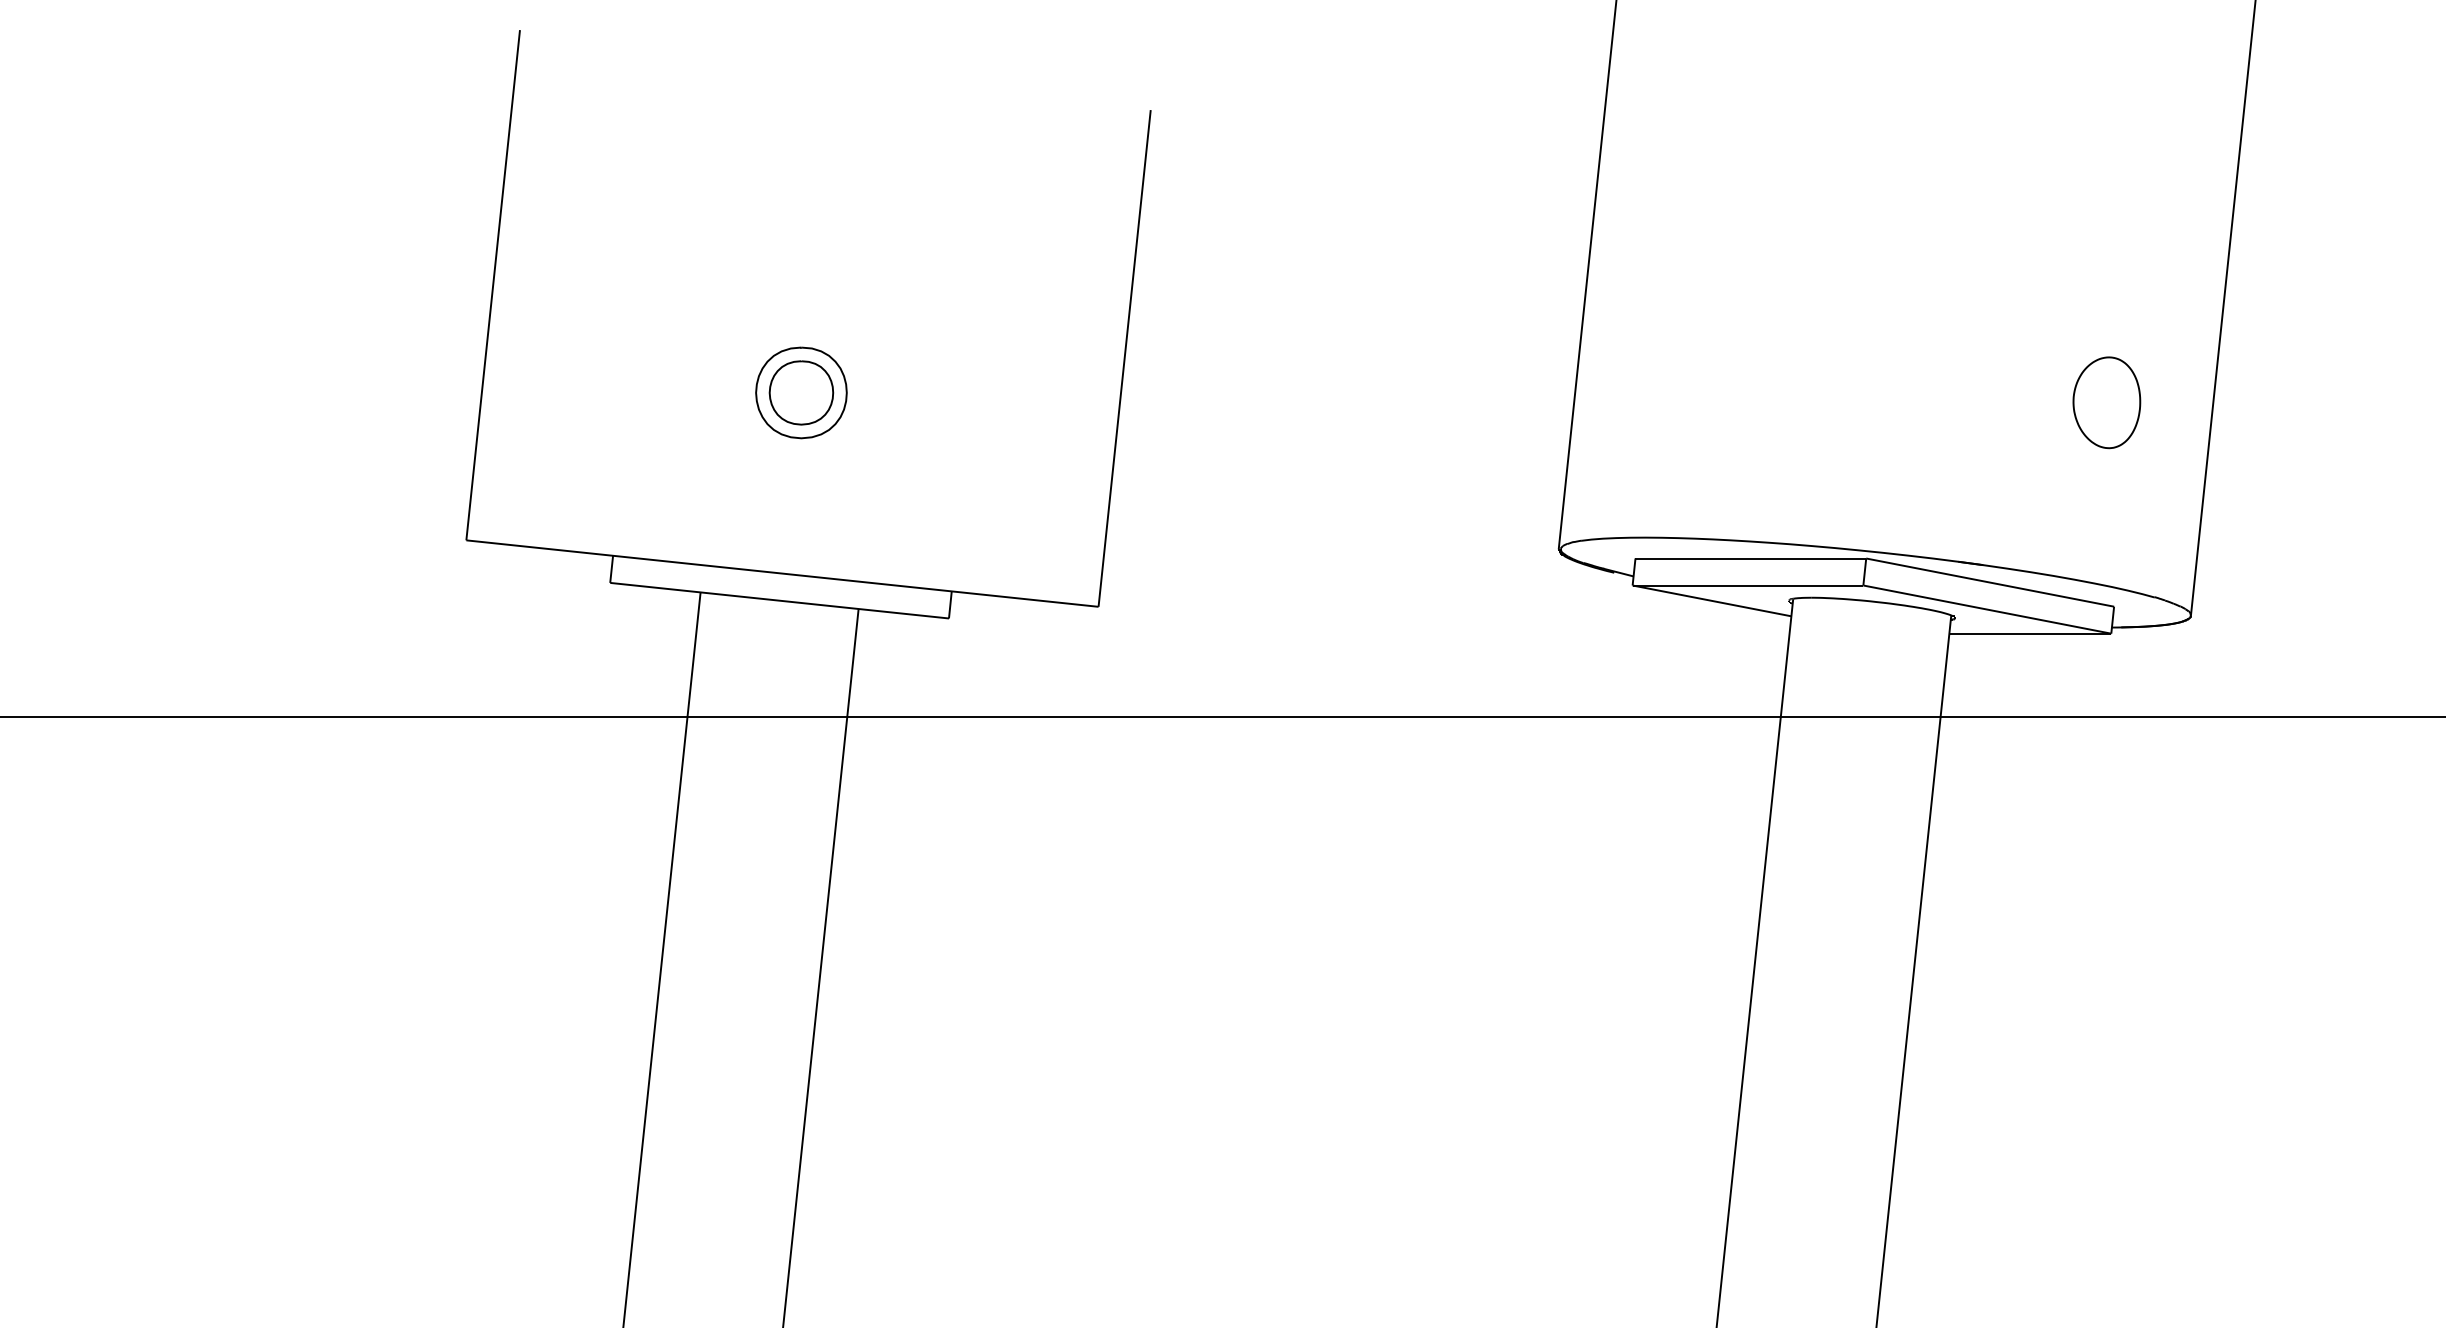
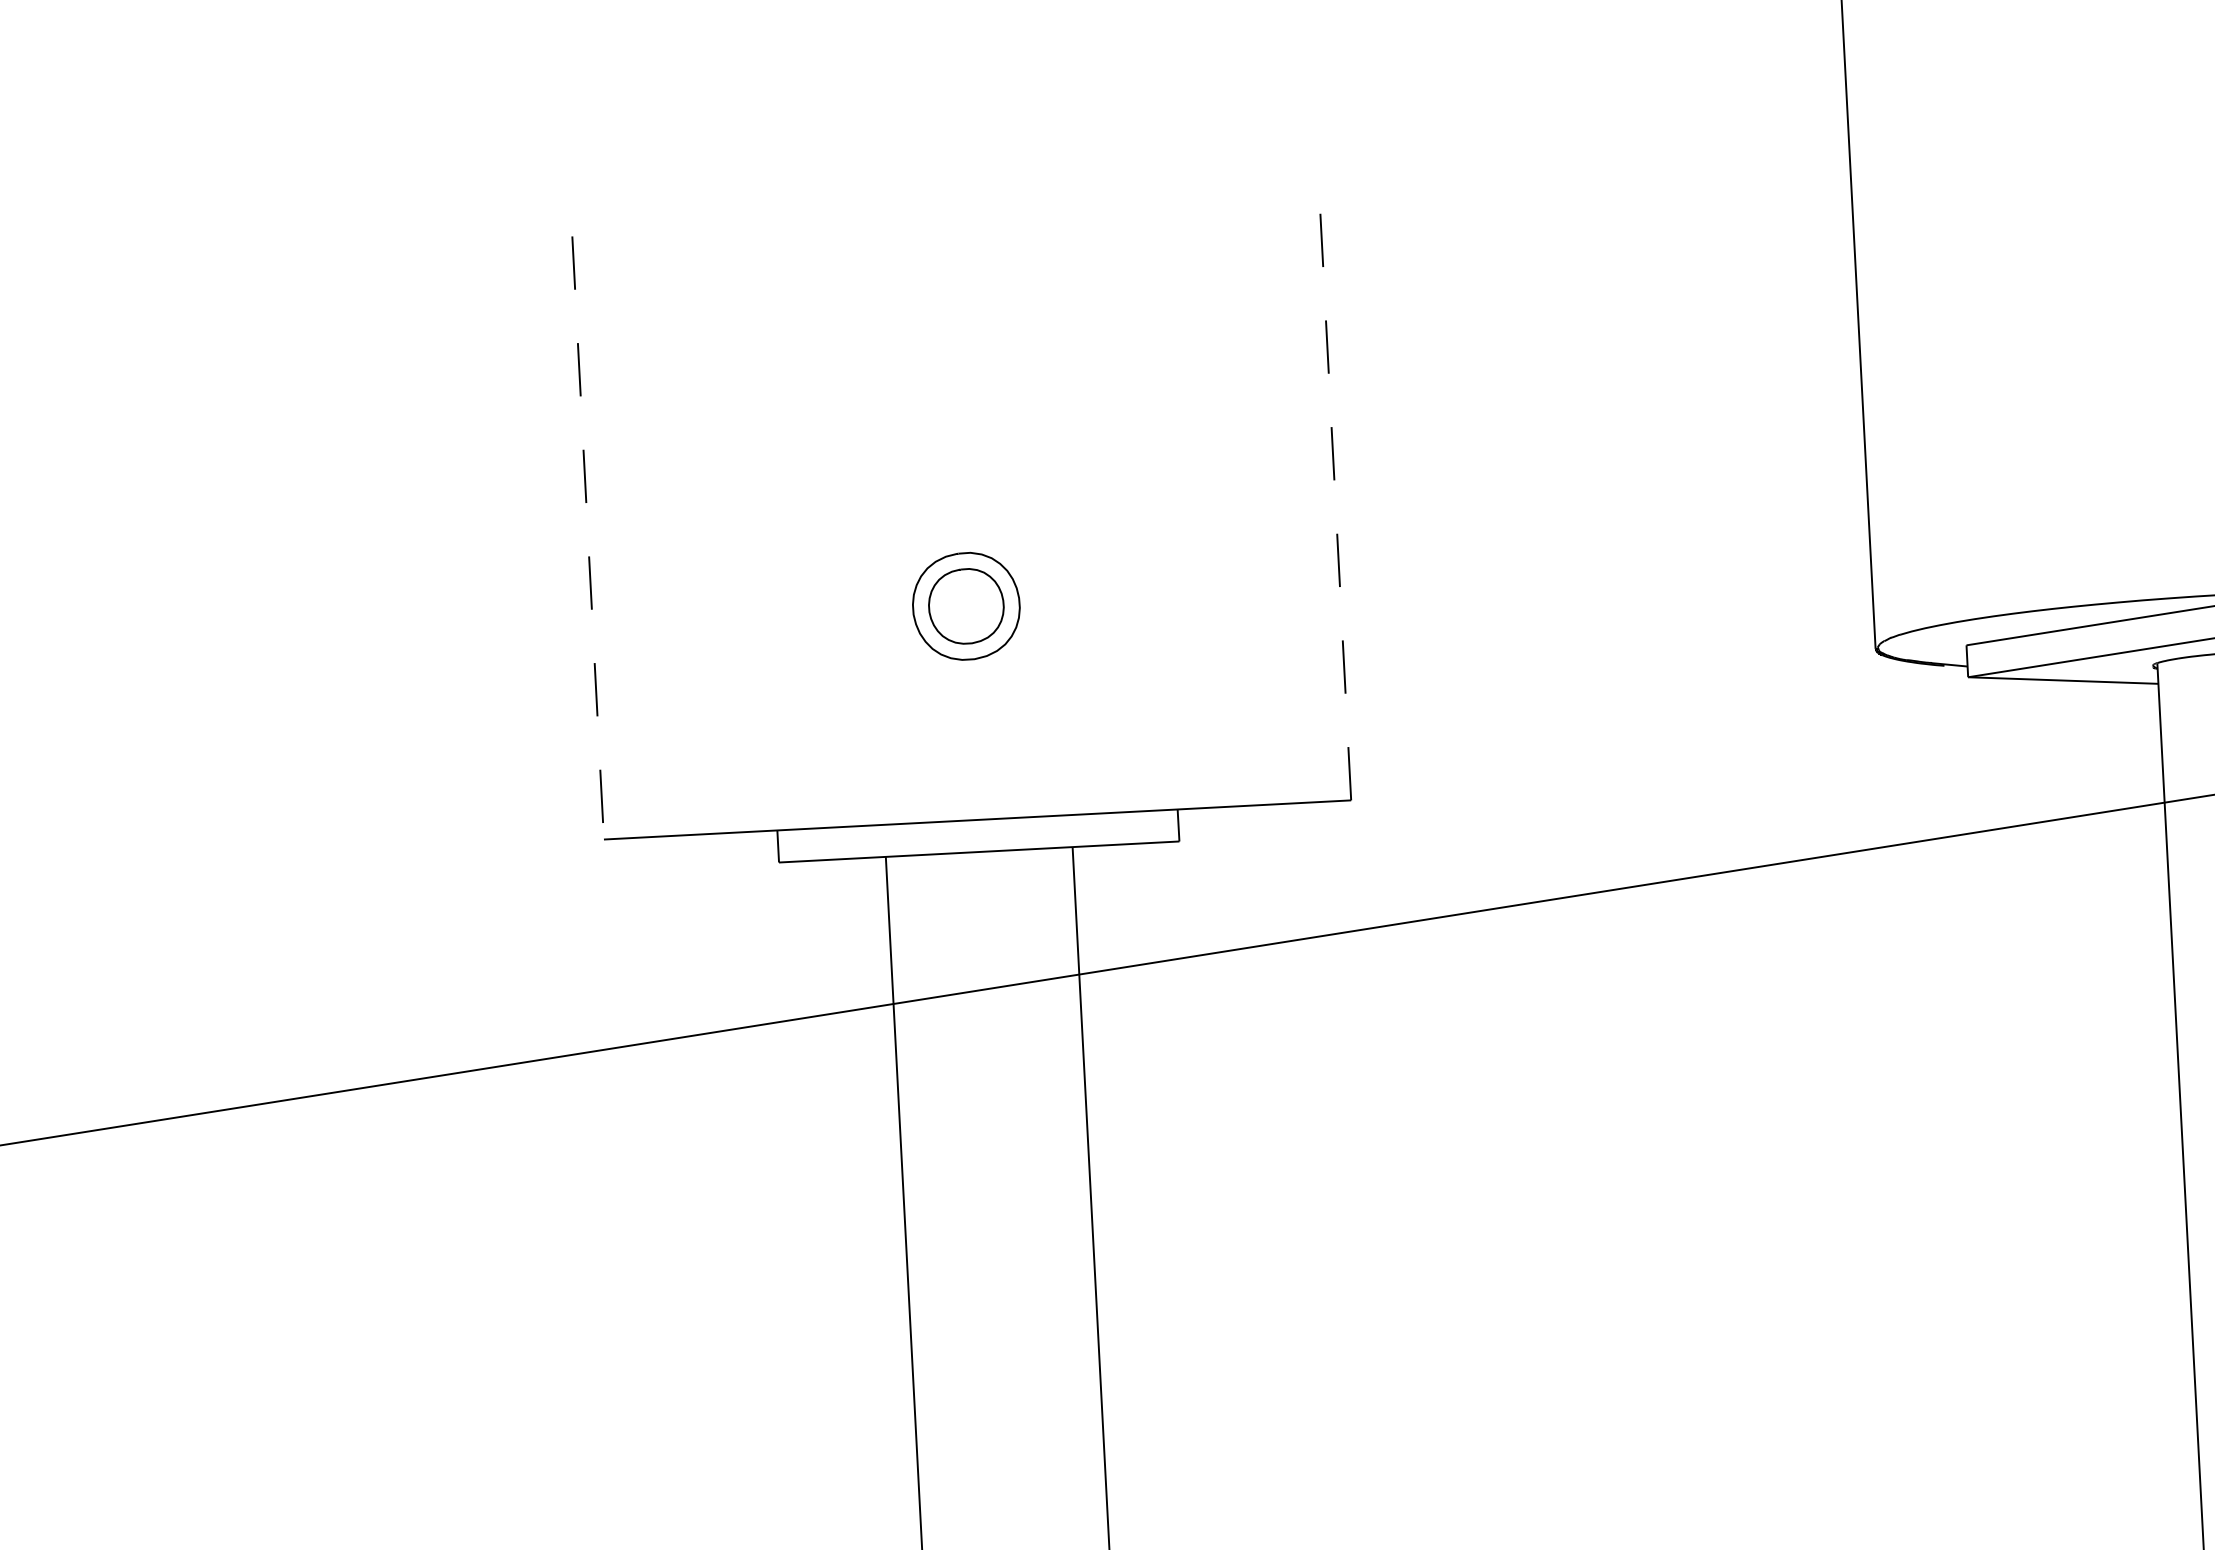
line: (493, 285) -> (588, 538), solid -> dashed
line: (1124, 358) -> (1335, 506), solid -> dashed

